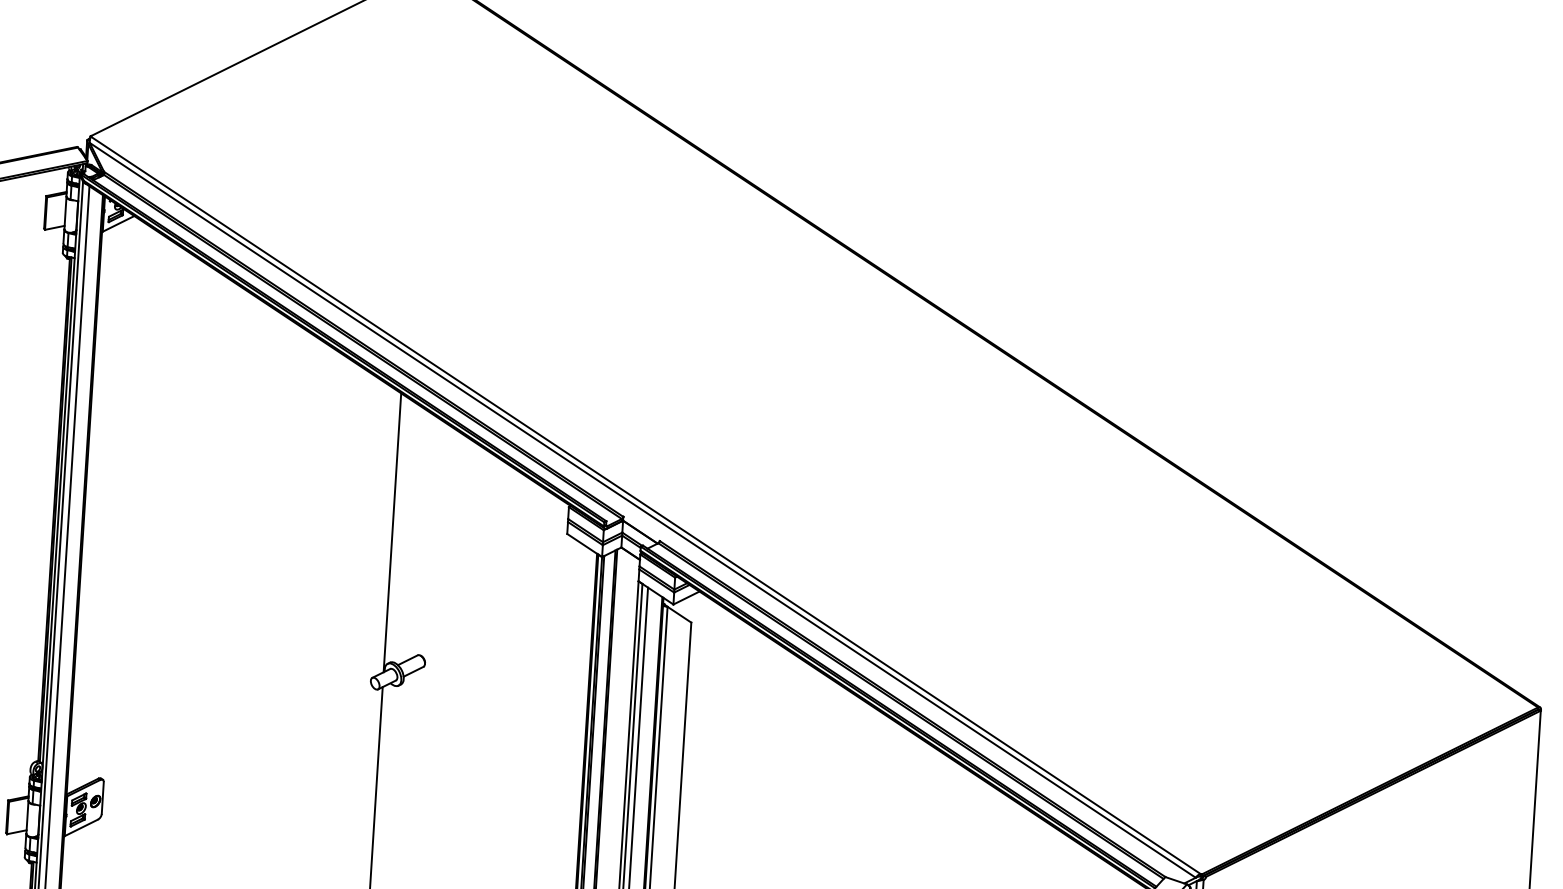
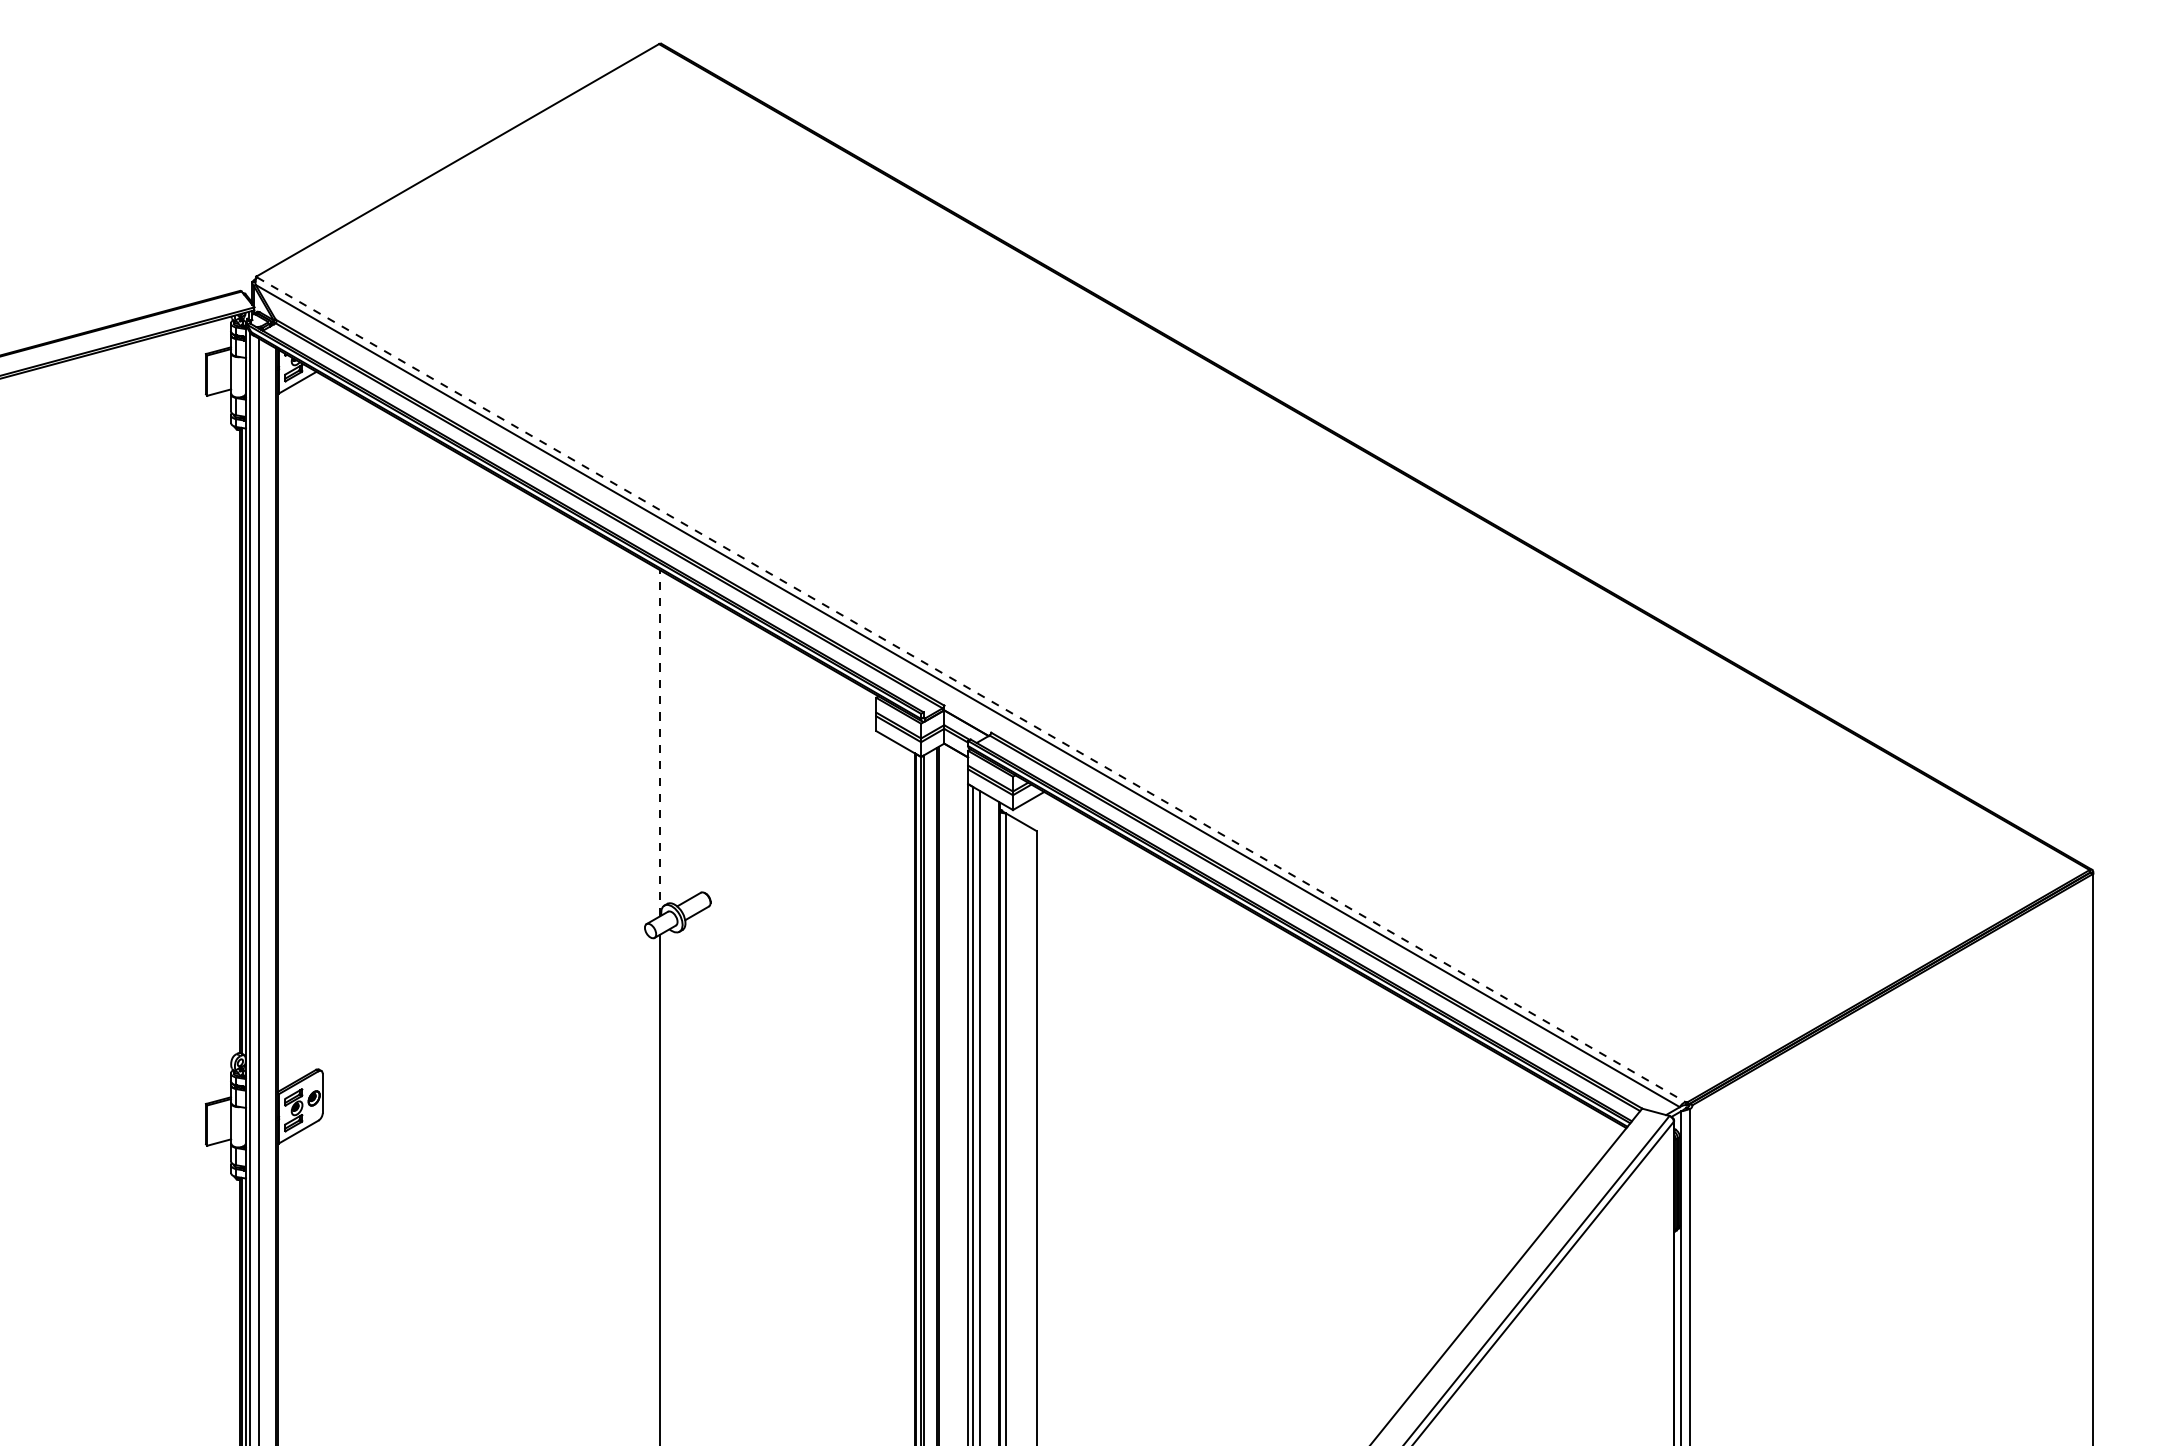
line: (646, 505) -> (971, 689), solid -> dashed
line: (392, 532) -> (660, 742), solid -> dashed

